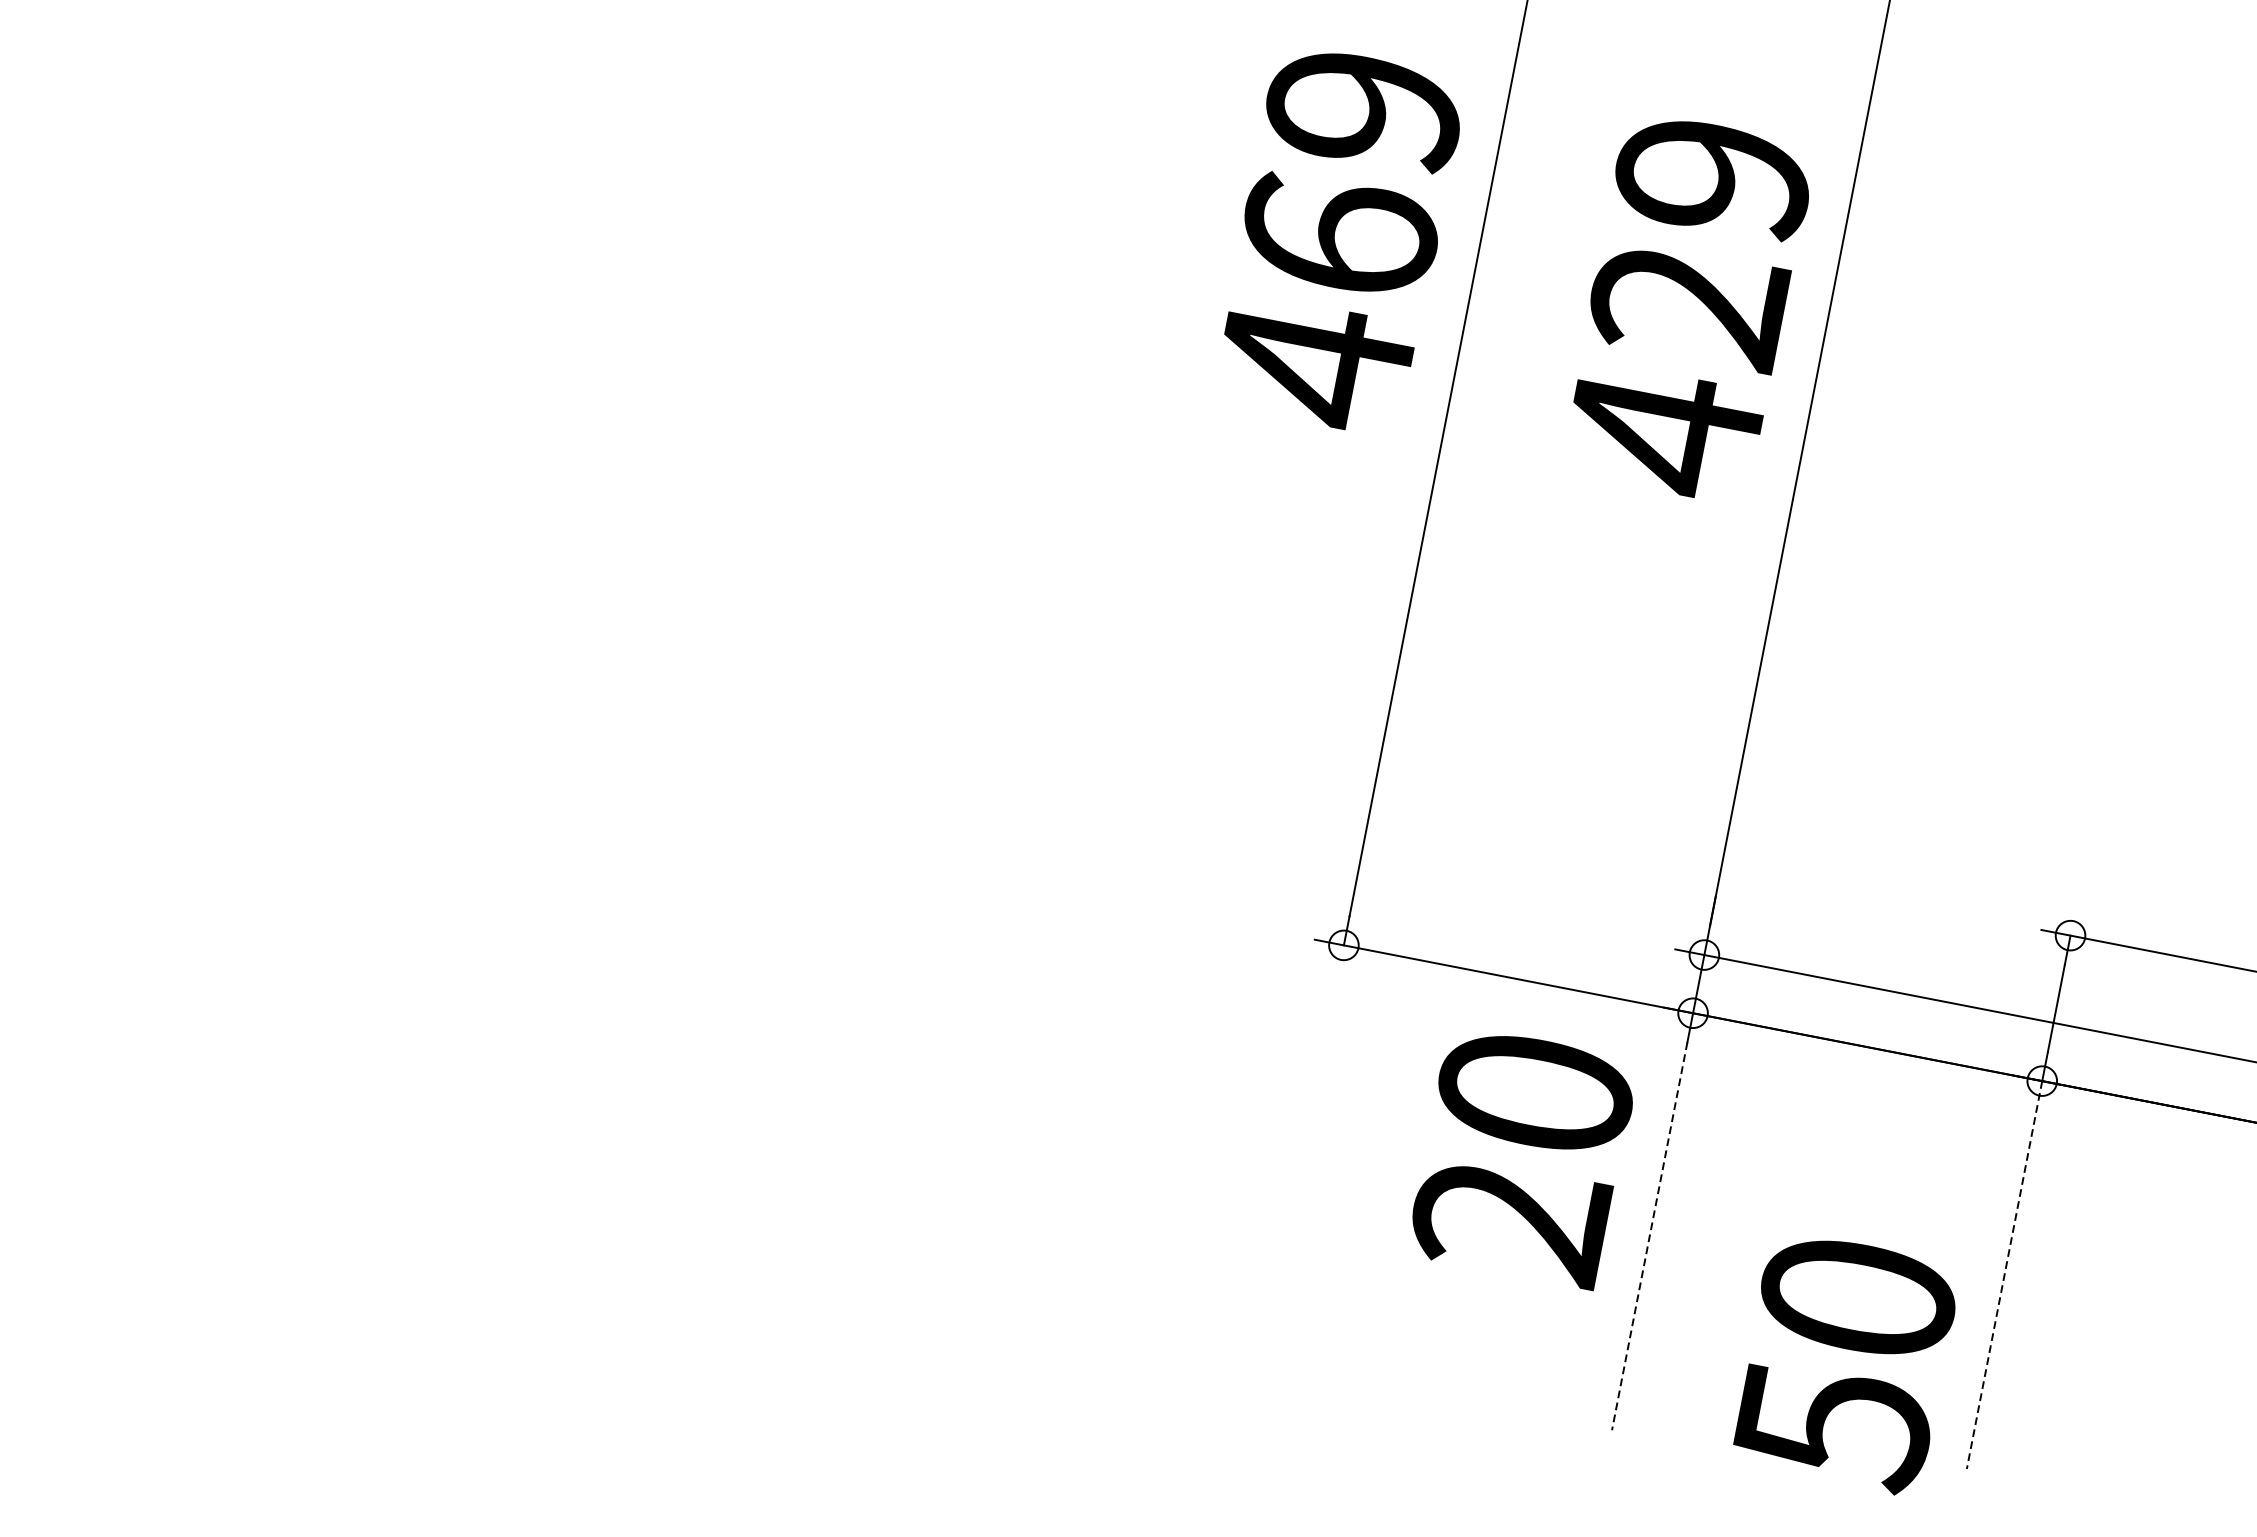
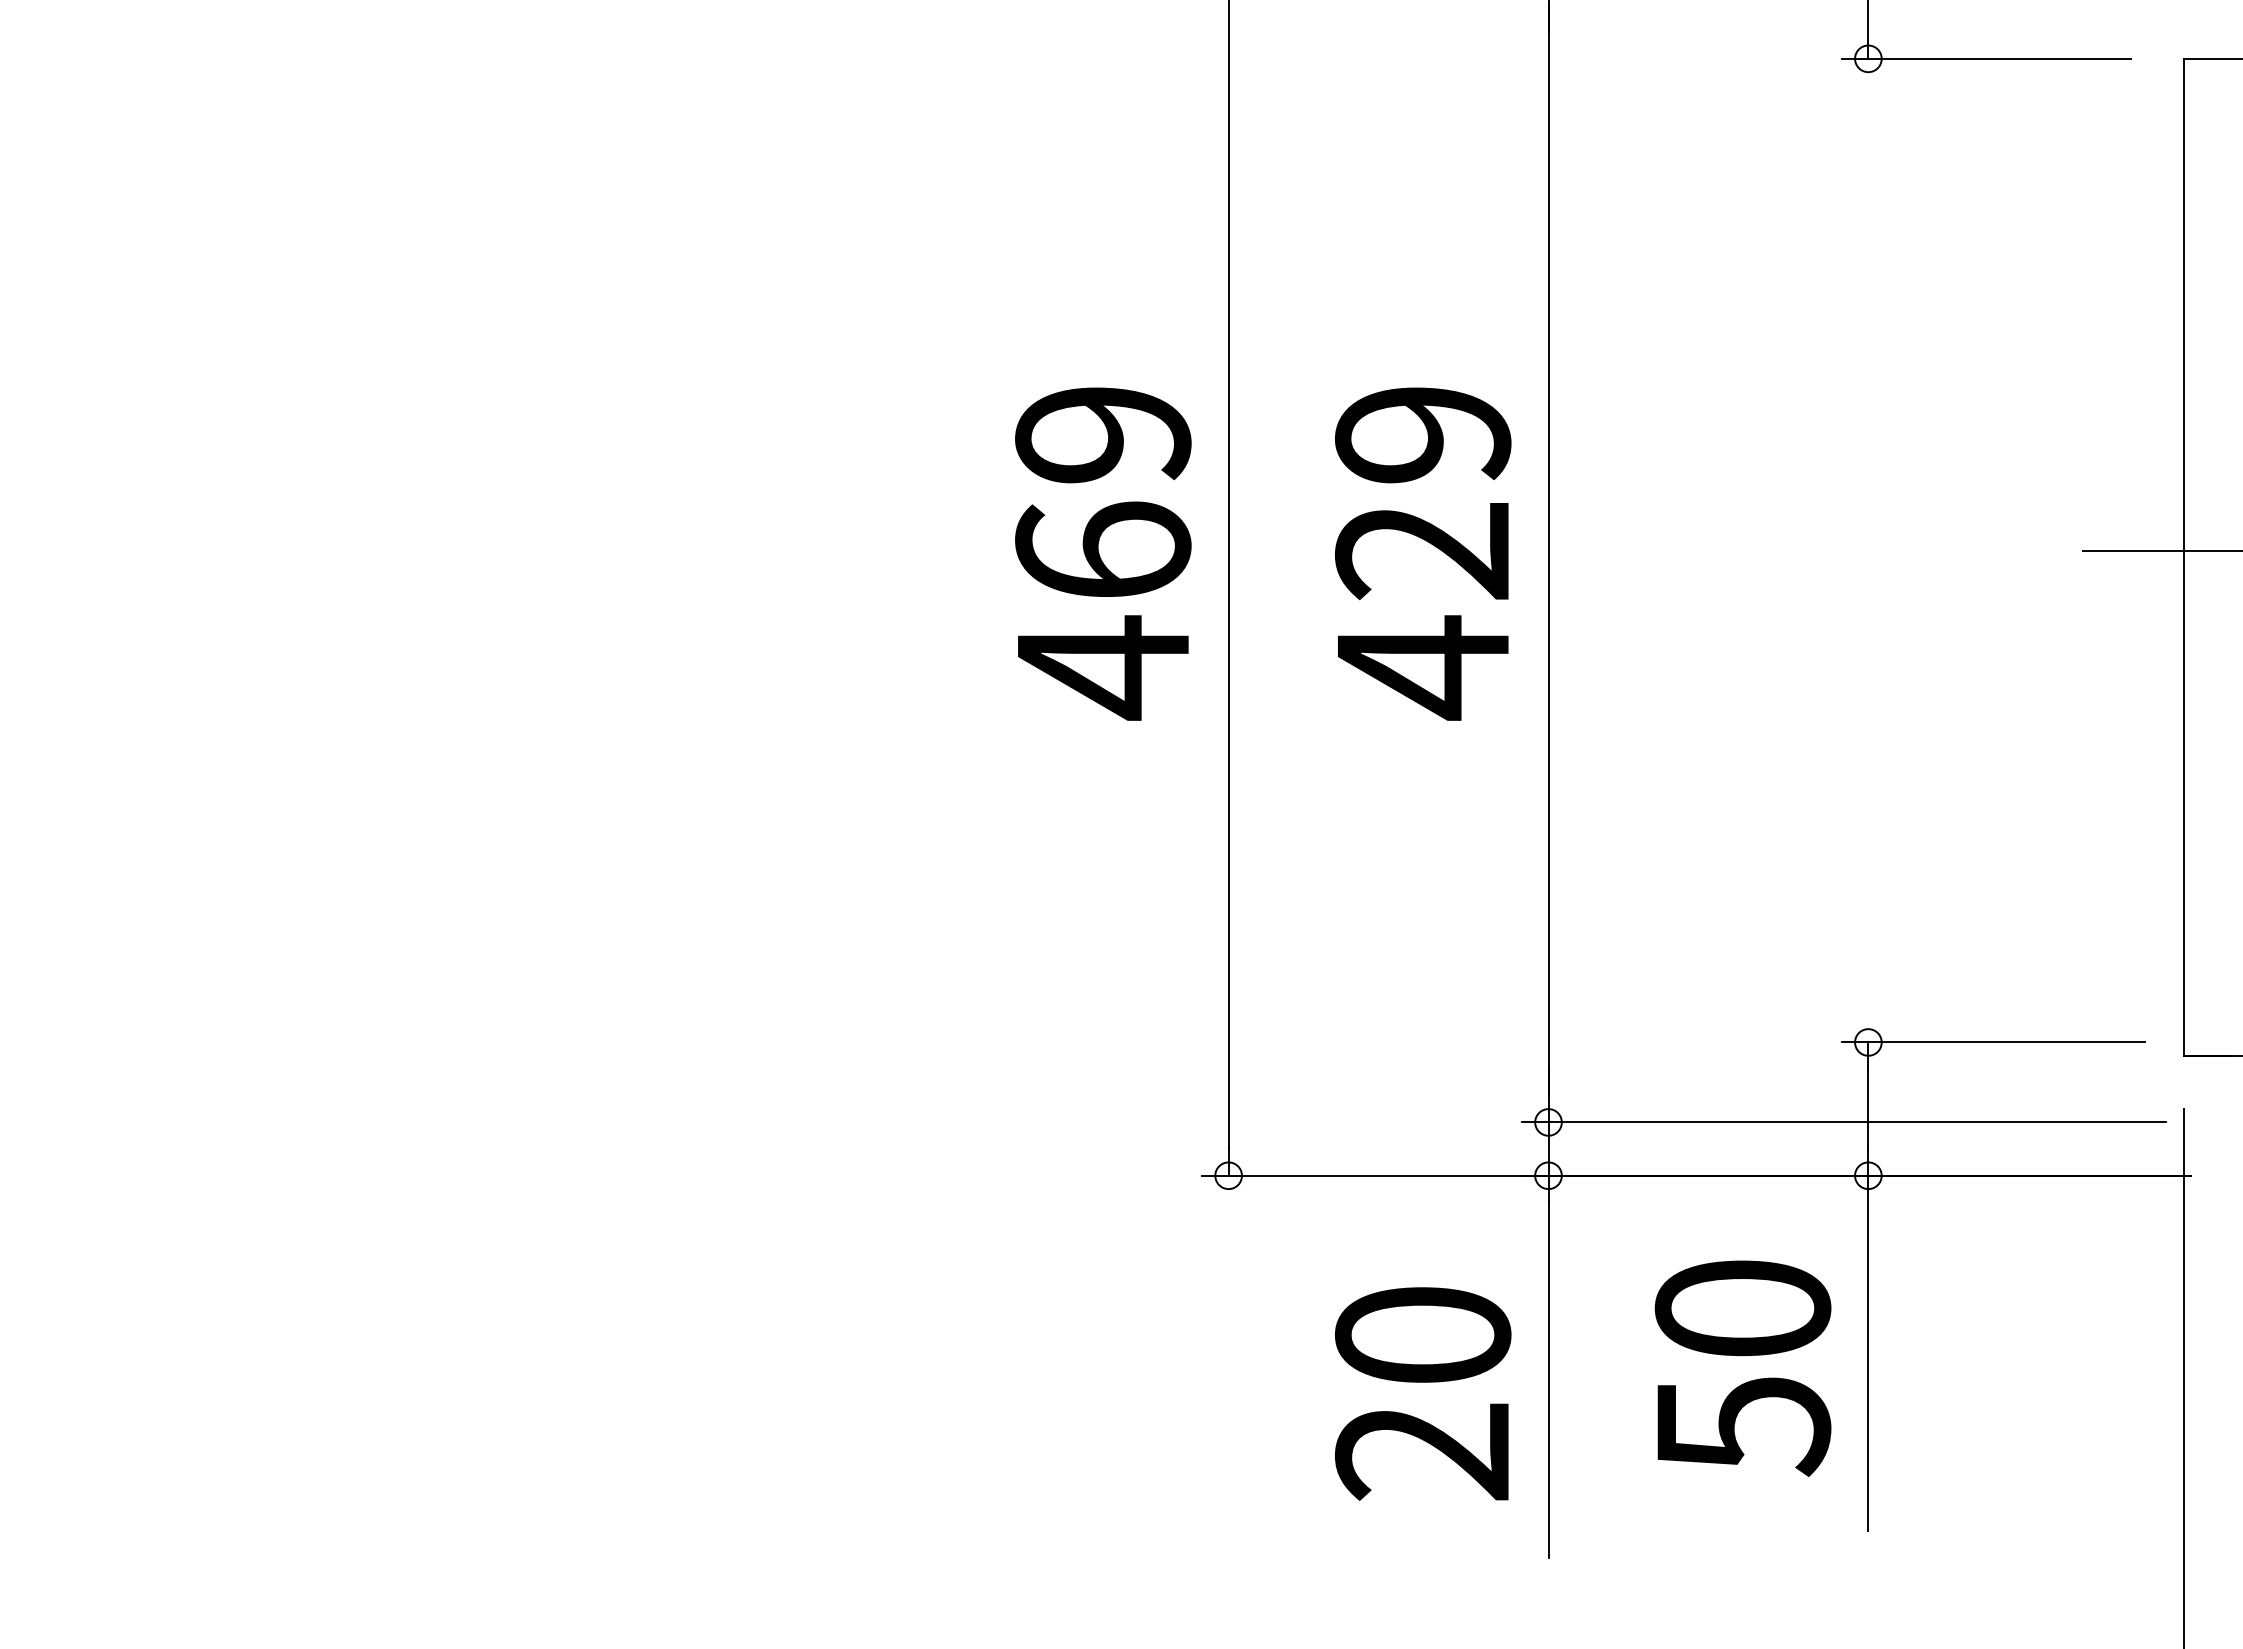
text: (1523, 1156) -> (1423, 1393), moved
line: (1649, 1236) -> (1548, 1380), dashed -> solid
line: (2004, 1275) -> (1868, 1353), dashed -> solid
text: (1844, 1363) -> (1742, 1368), moved

